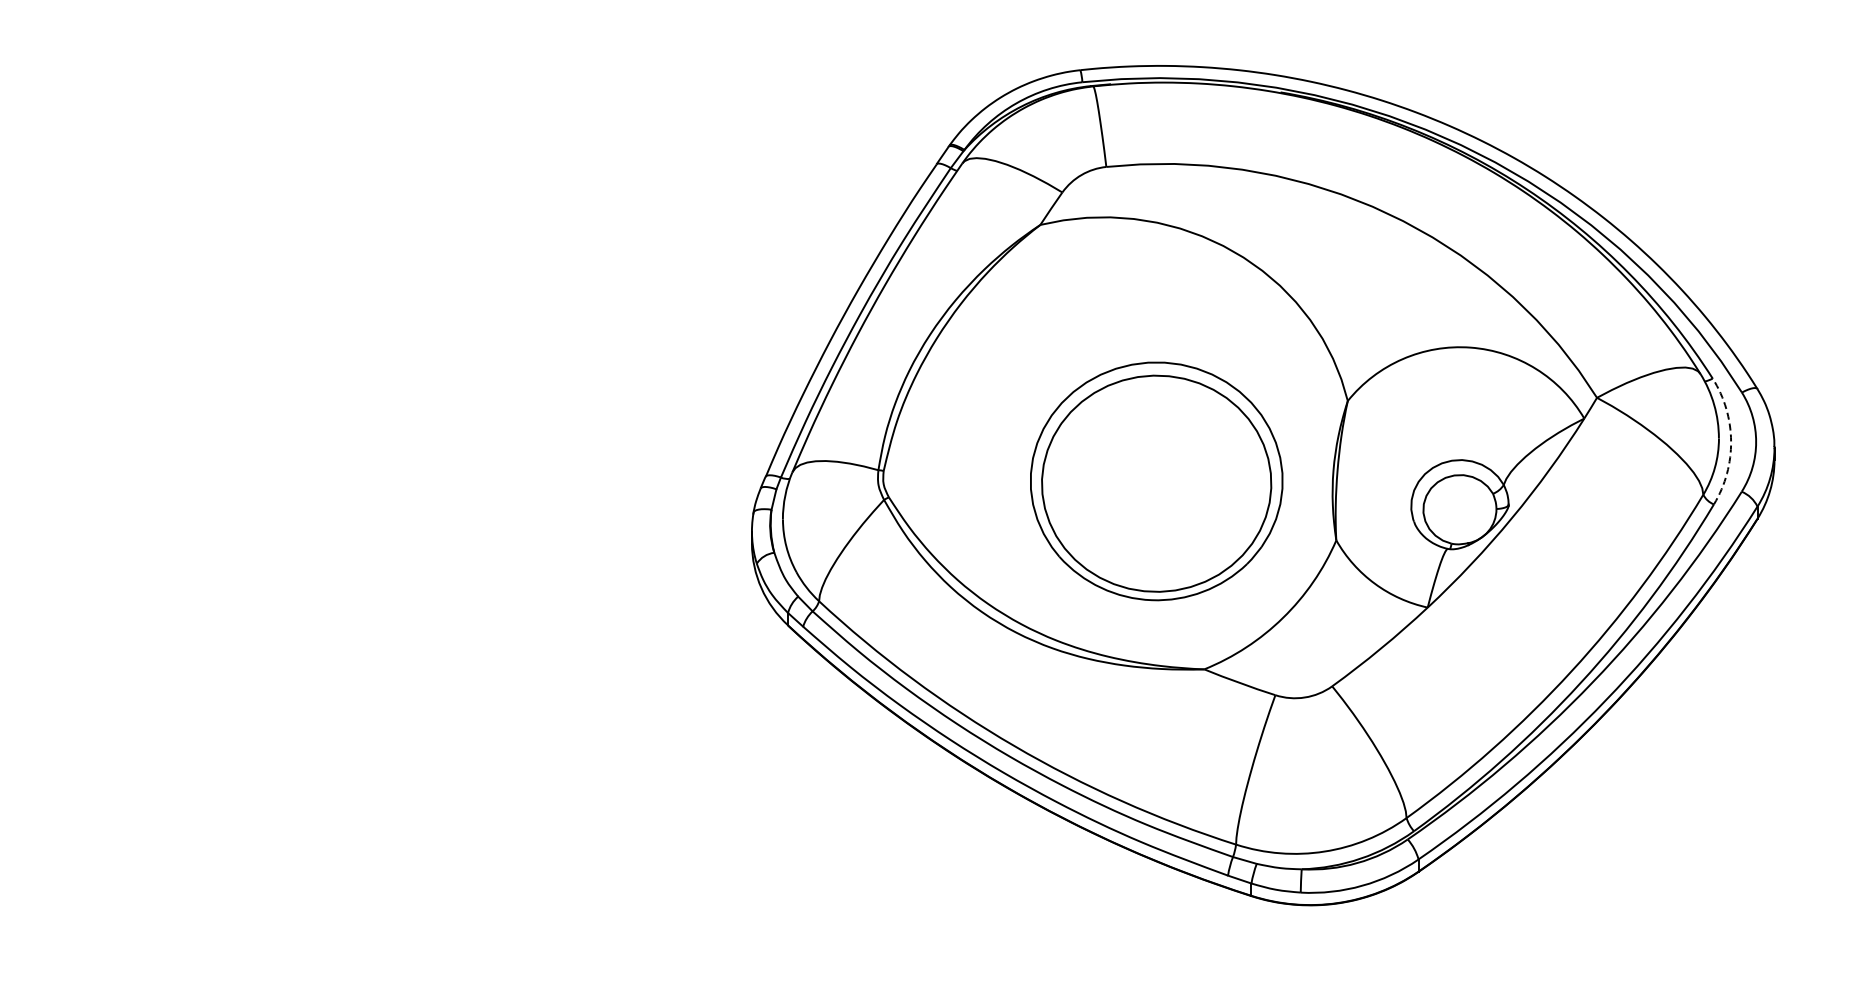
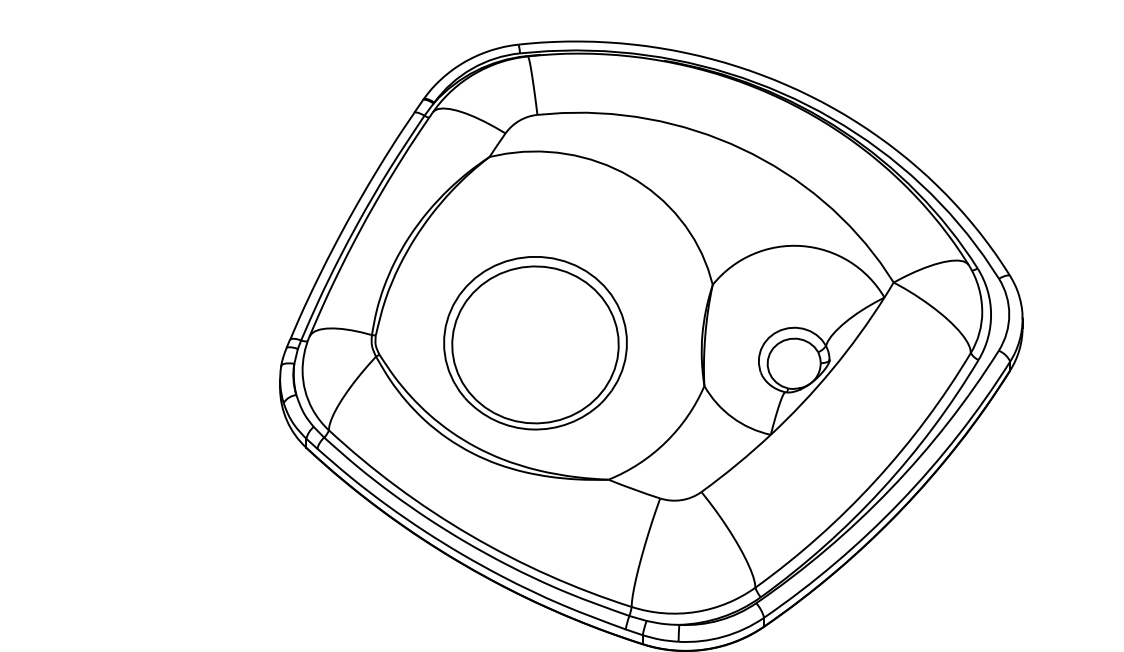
arc: (1731, 441) -> (991, 314), dashed -> solid
part: (1156, 481) -> (535, 343), moved

